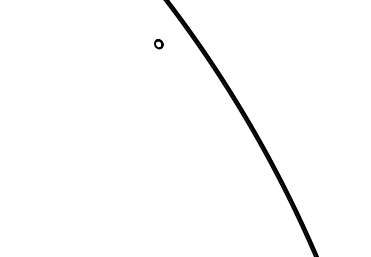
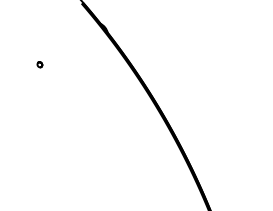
part: (158, 43) -> (39, 64), moved

